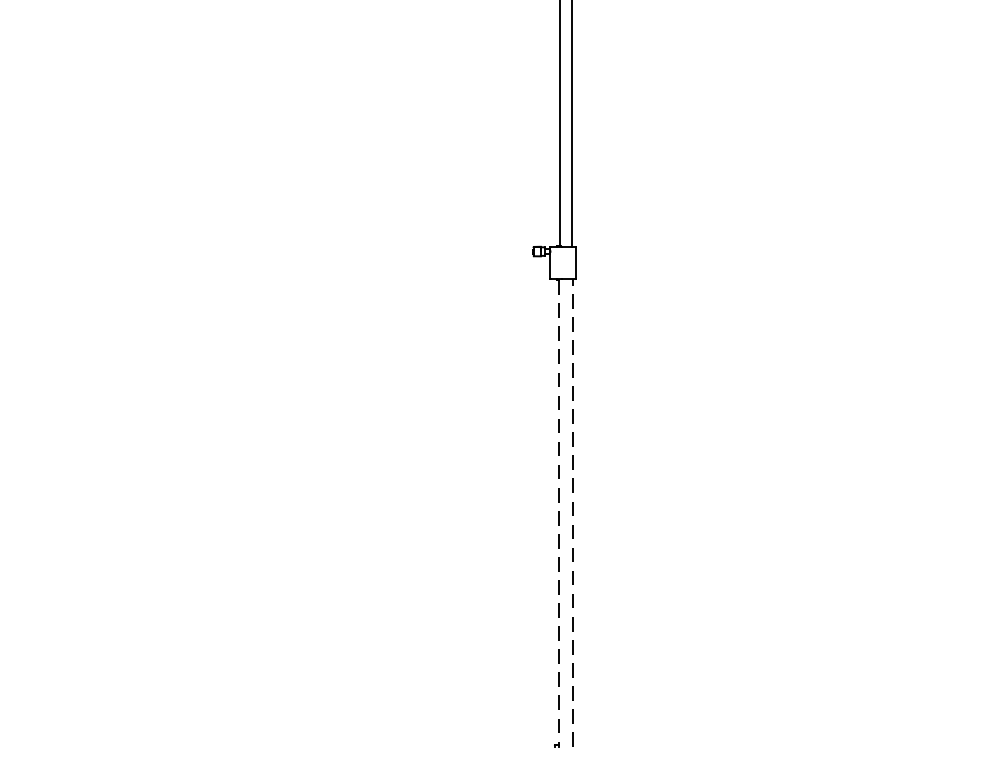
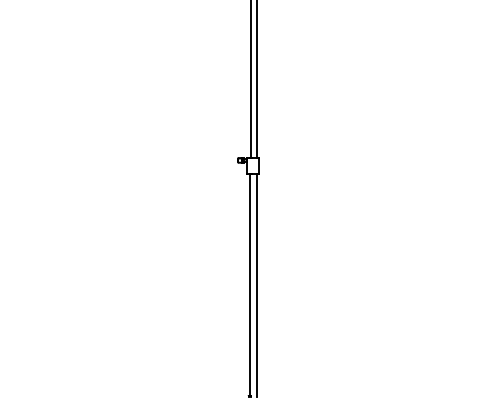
line: (558, 513) -> (250, 285), dashed -> solid
line: (573, 513) -> (257, 285), dashed -> solid

